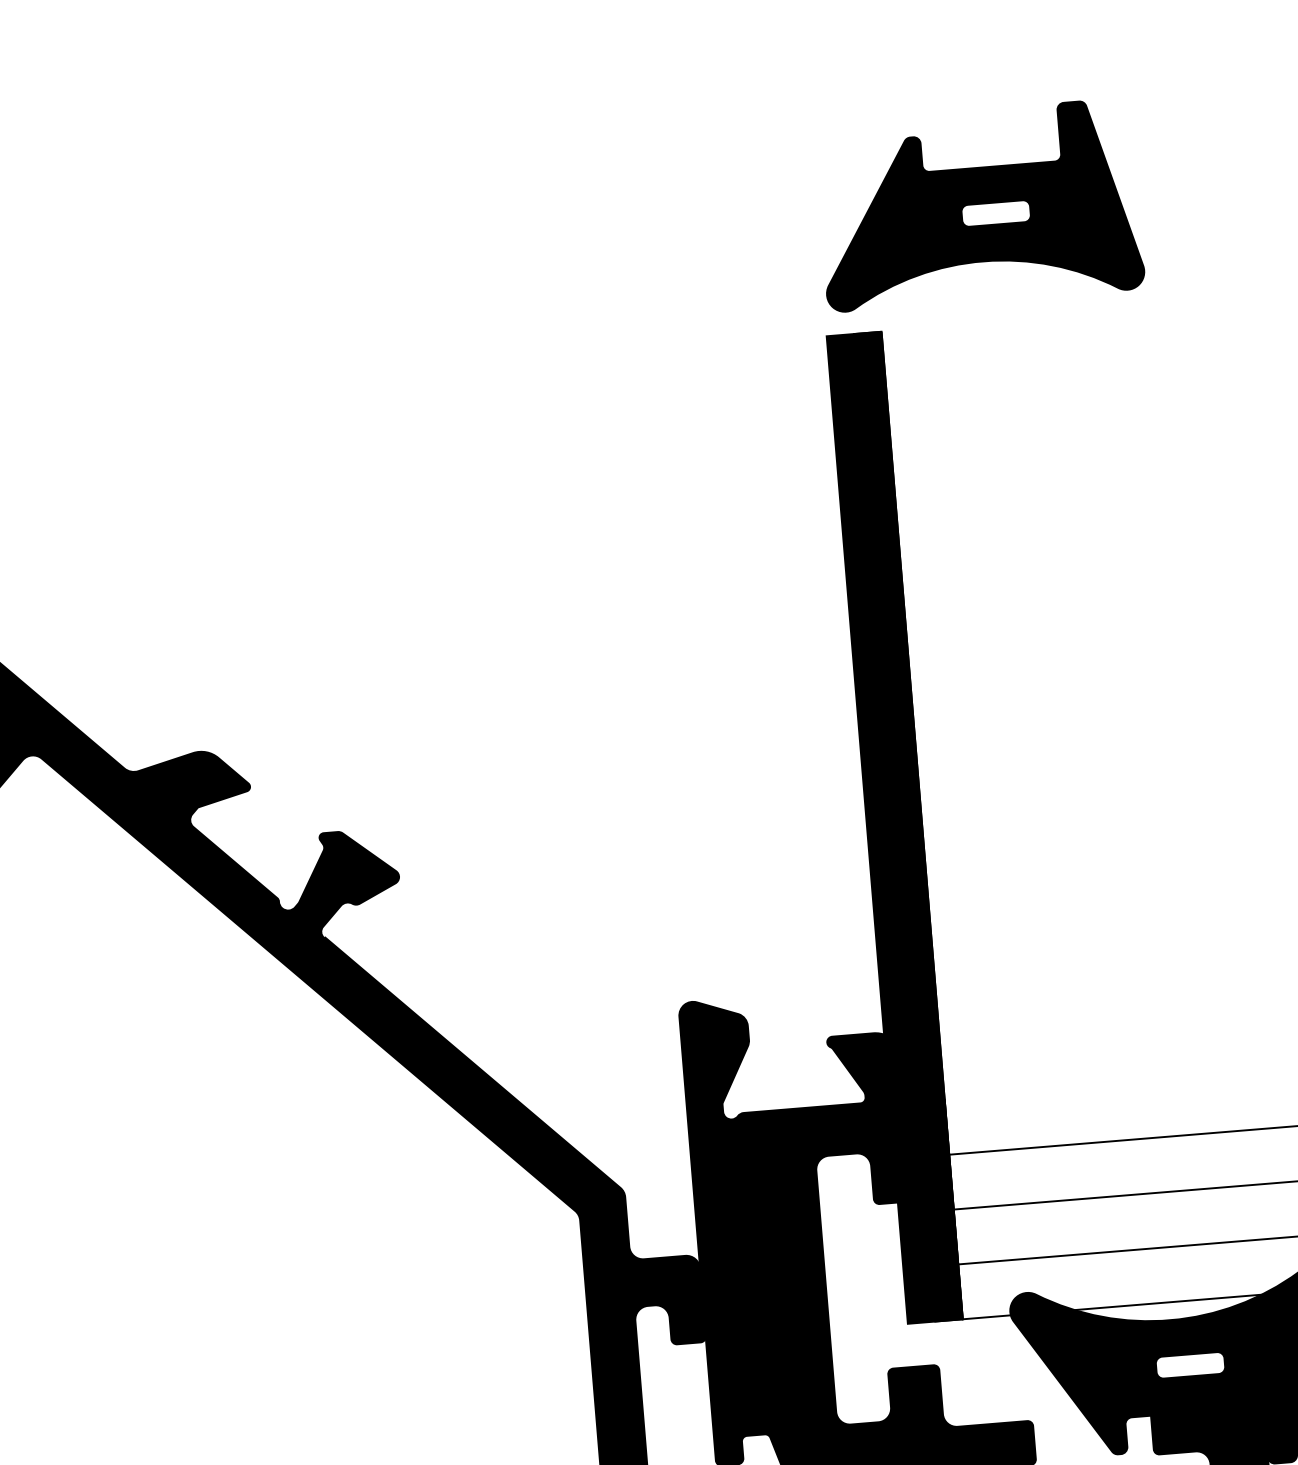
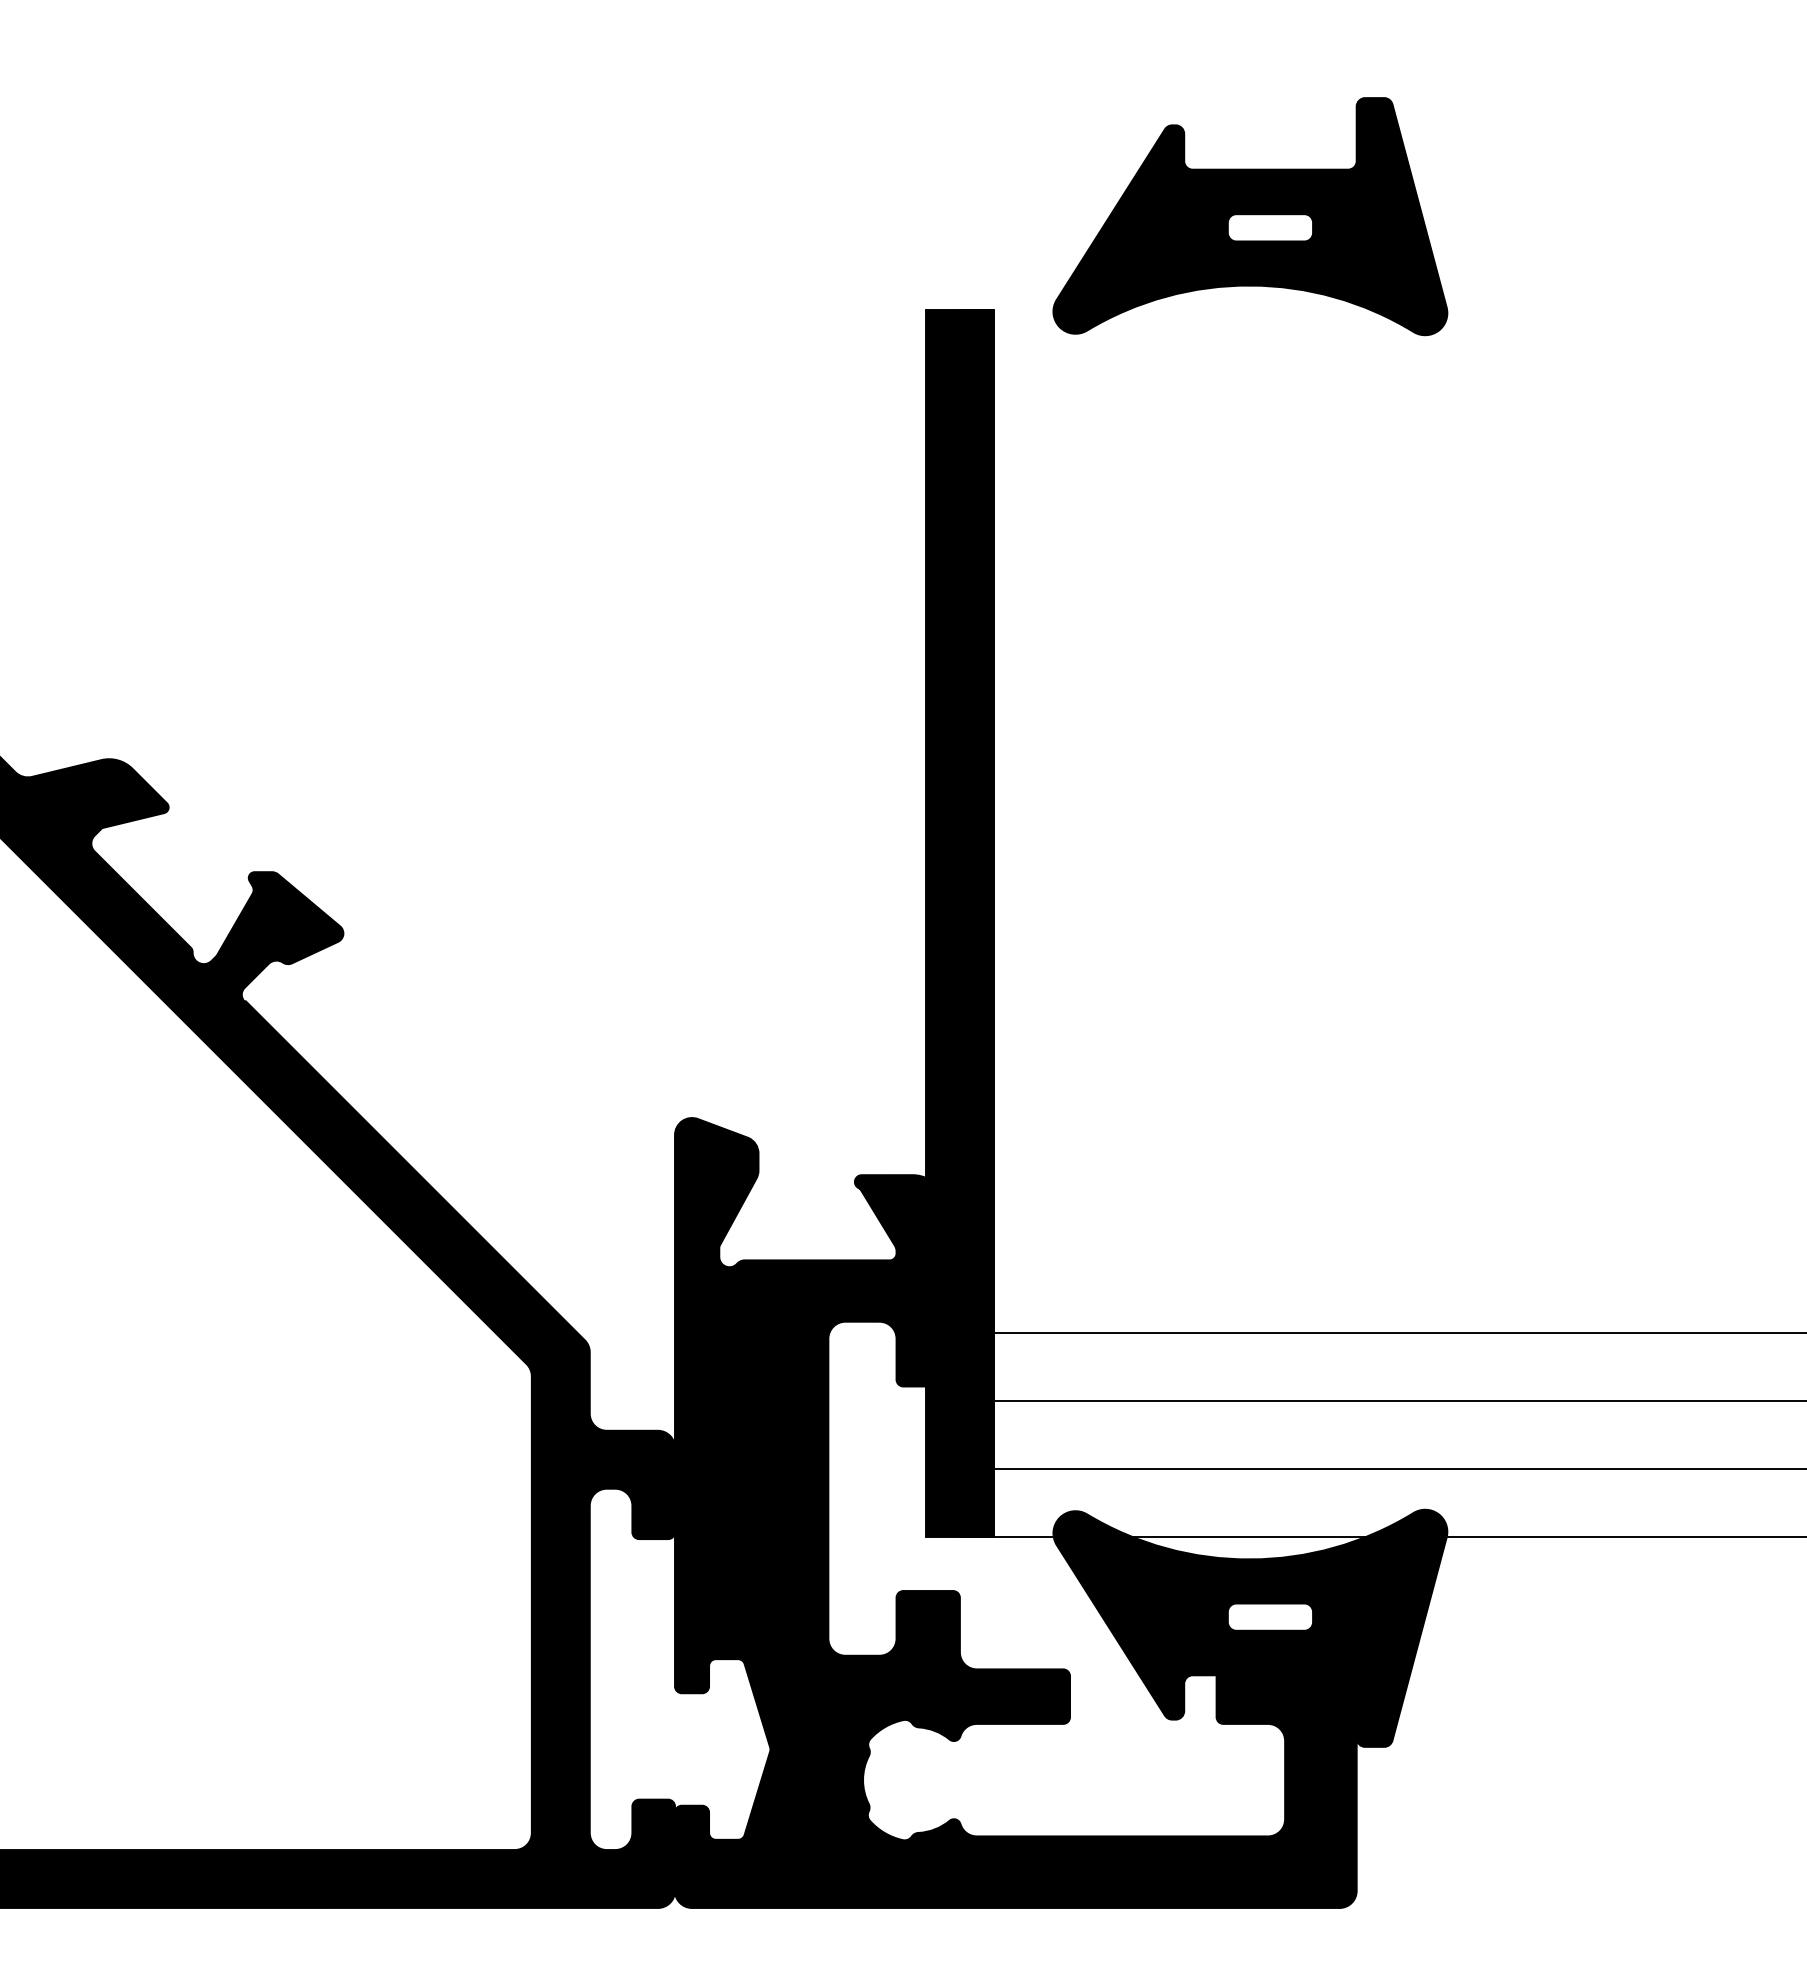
part: (979, 205) -> (1250, 216), moved

